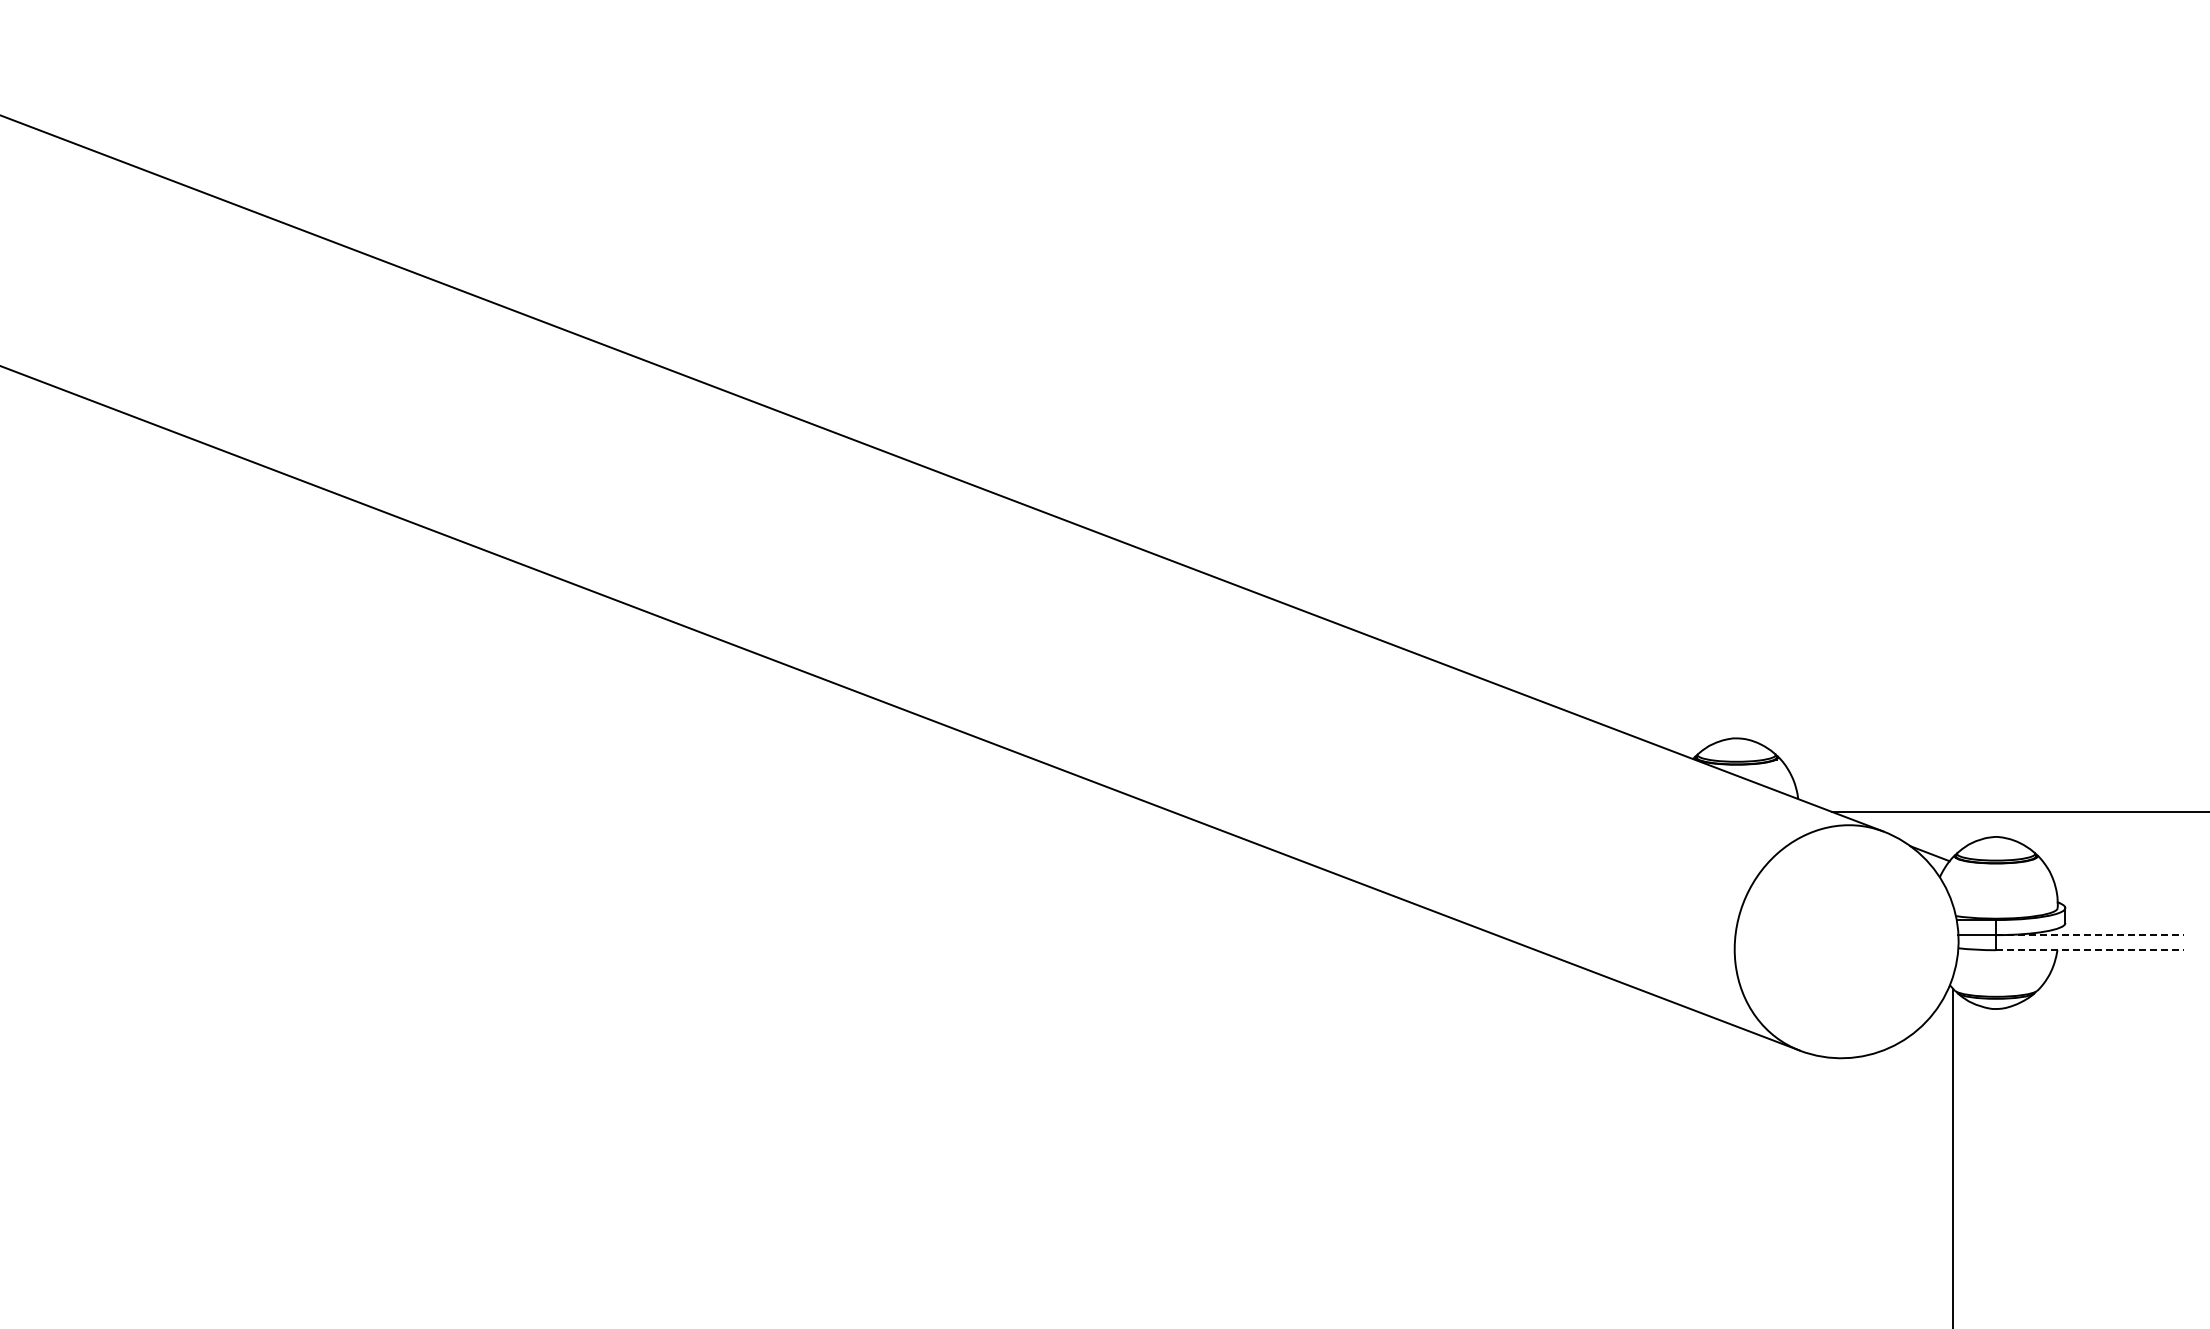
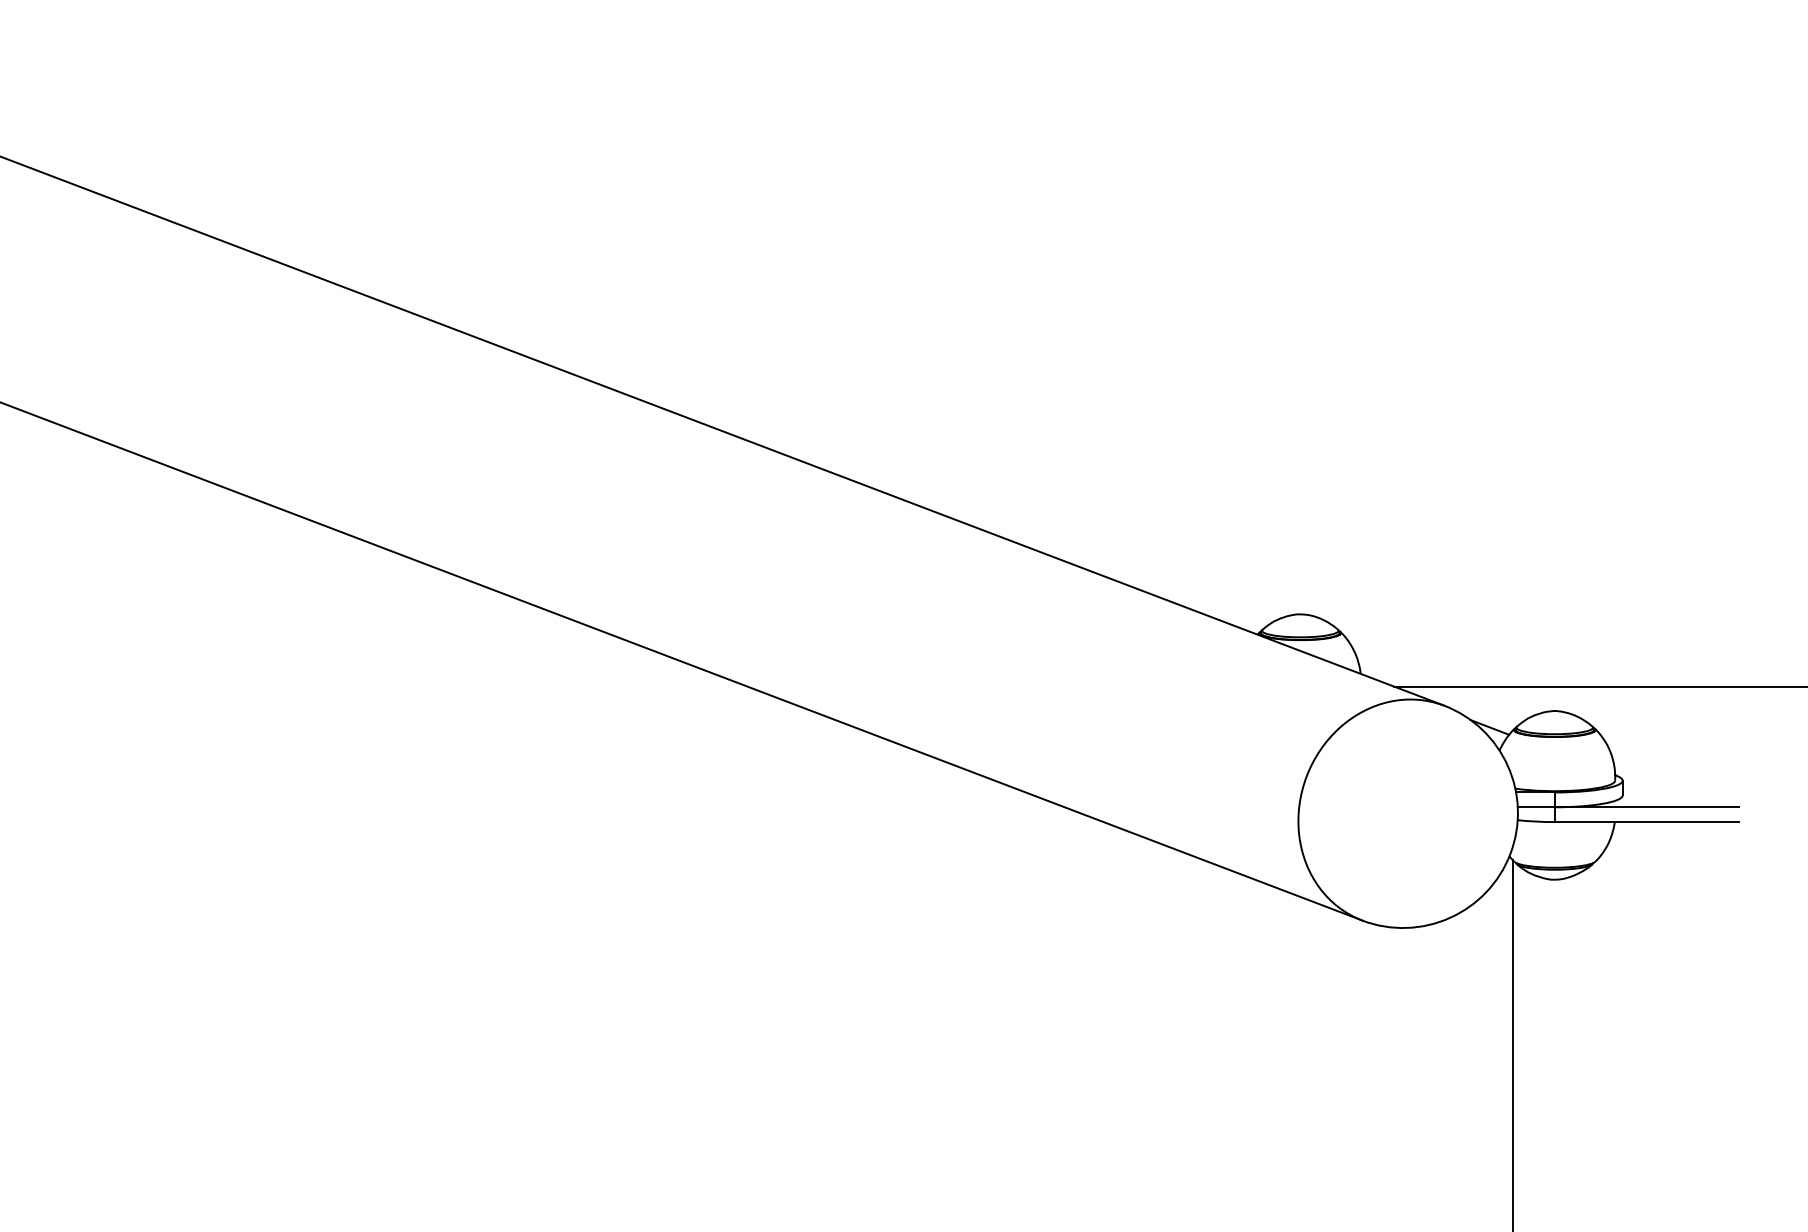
line: (2090, 935) -> (1647, 807), dashed -> solid
line: (2090, 950) -> (1647, 822), dashed -> solid

